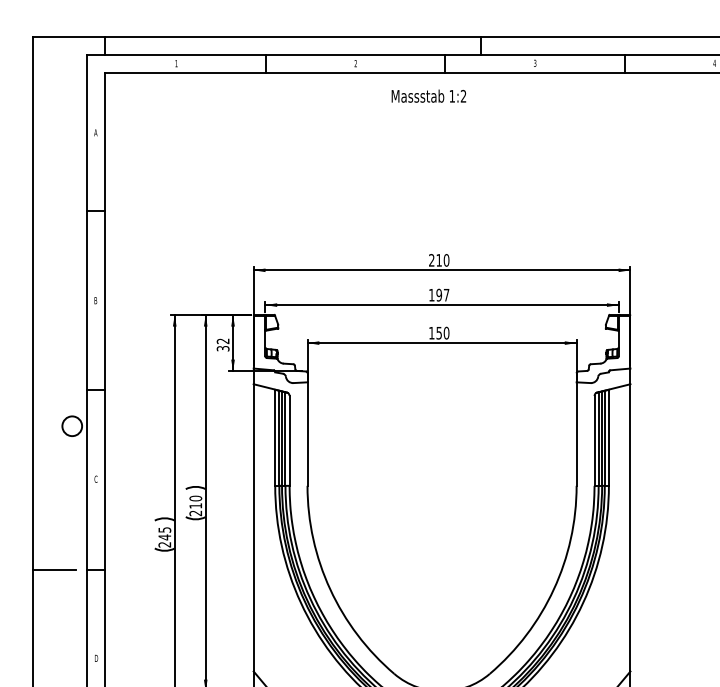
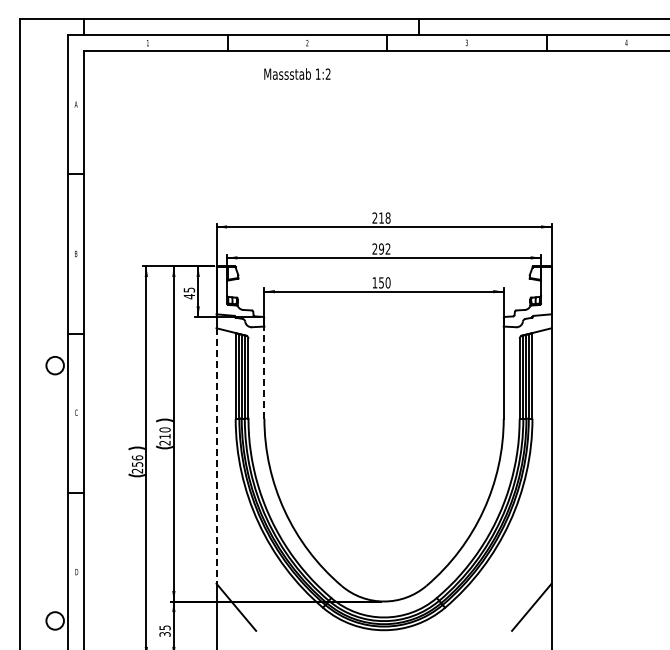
text: (429, 95) -> (297, 73), moved
text: (445, 259) -> (387, 217), 210 -> 218
text: (439, 294) -> (381, 248), 197 -> 292
text: (223, 345) -> (189, 293), 32 -> 45
line: (307, 433) -> (264, 372), solid -> dashed
line: (253, 528) -> (216, 456), solid -> dashed
text: (164, 534) -> (137, 461), 245 -> 256
line: (54, 570) -> (39, 493), removed

